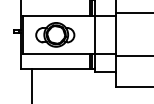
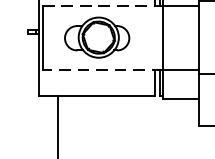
line: (58, 16) -> (102, 6), solid -> dashed
line: (58, 53) -> (102, 69), solid -> dashed

